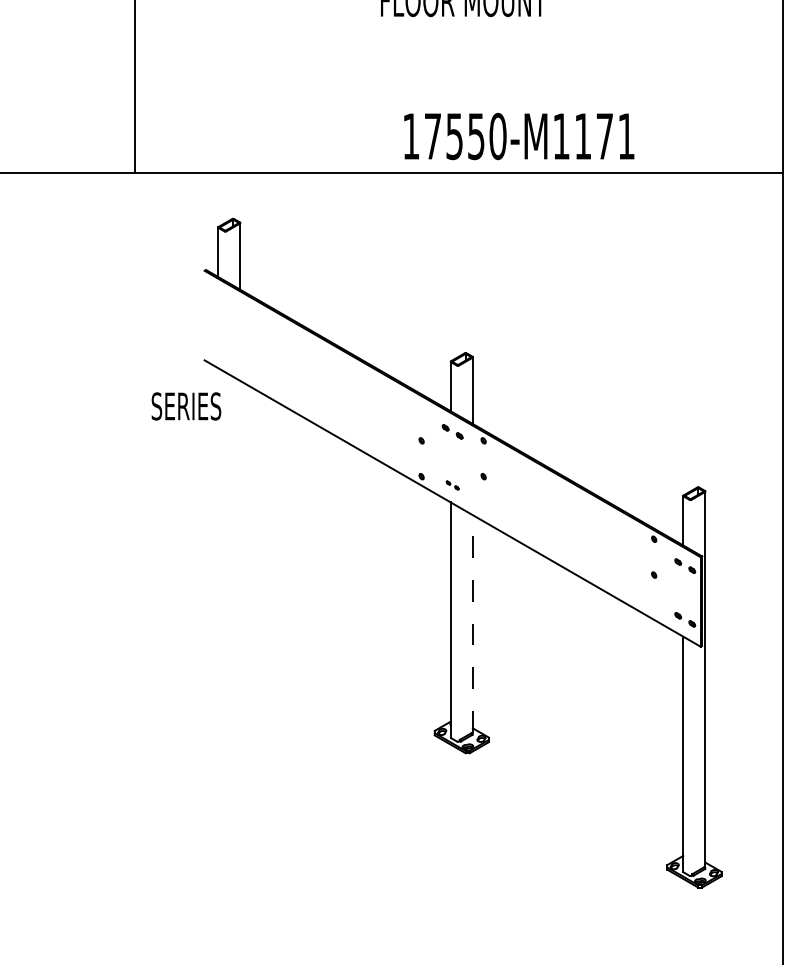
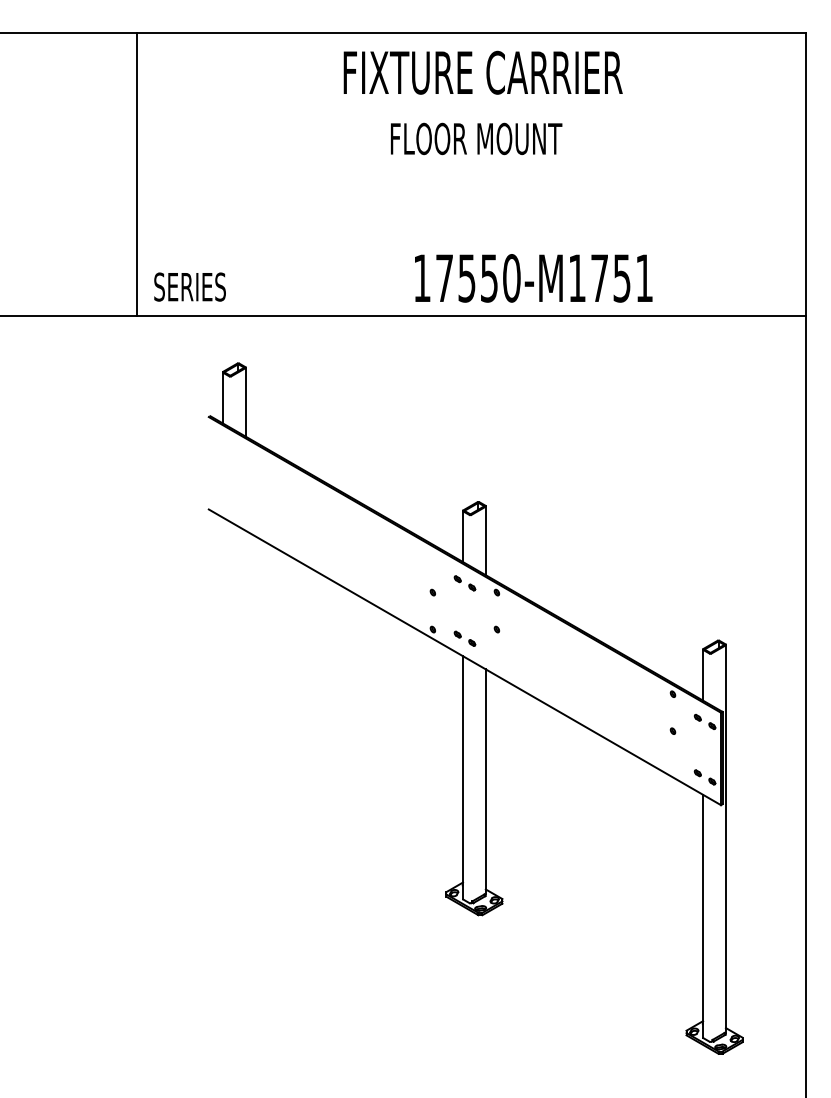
text: (593, 136) -> (610, 278), 17550-M1171 -> 17550-M1751
text: (185, 405) -> (189, 286), moved
part: (452, 485) -> (464, 638), size x1.67
line: (472, 623) -> (485, 781), dashed -> solid

